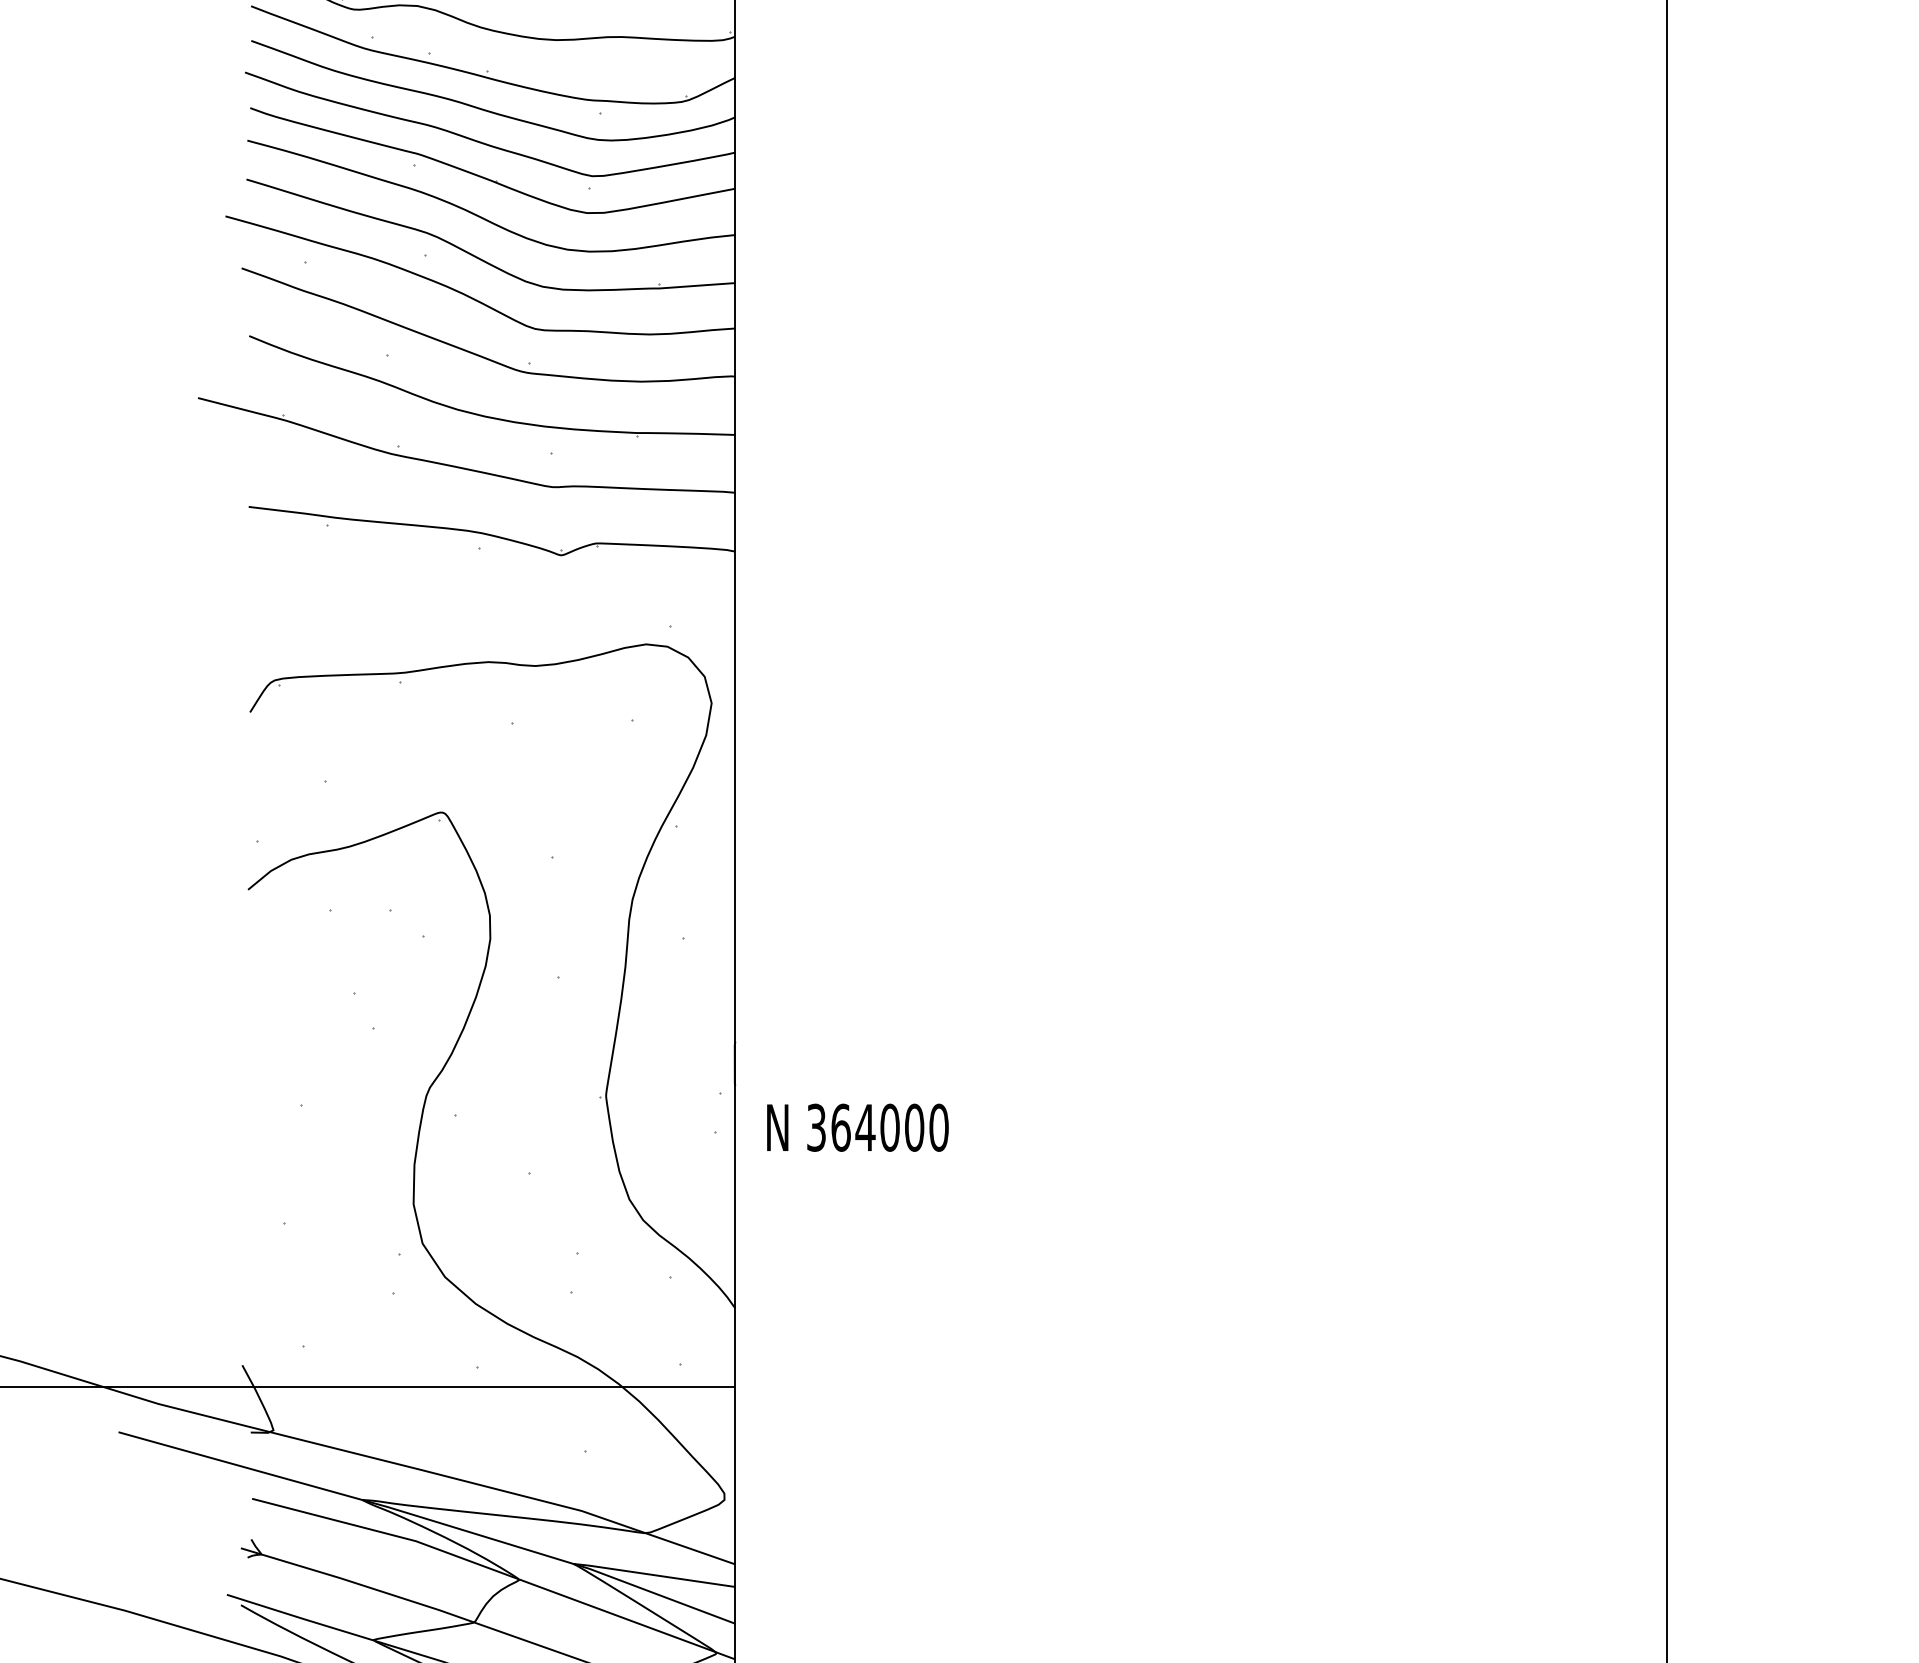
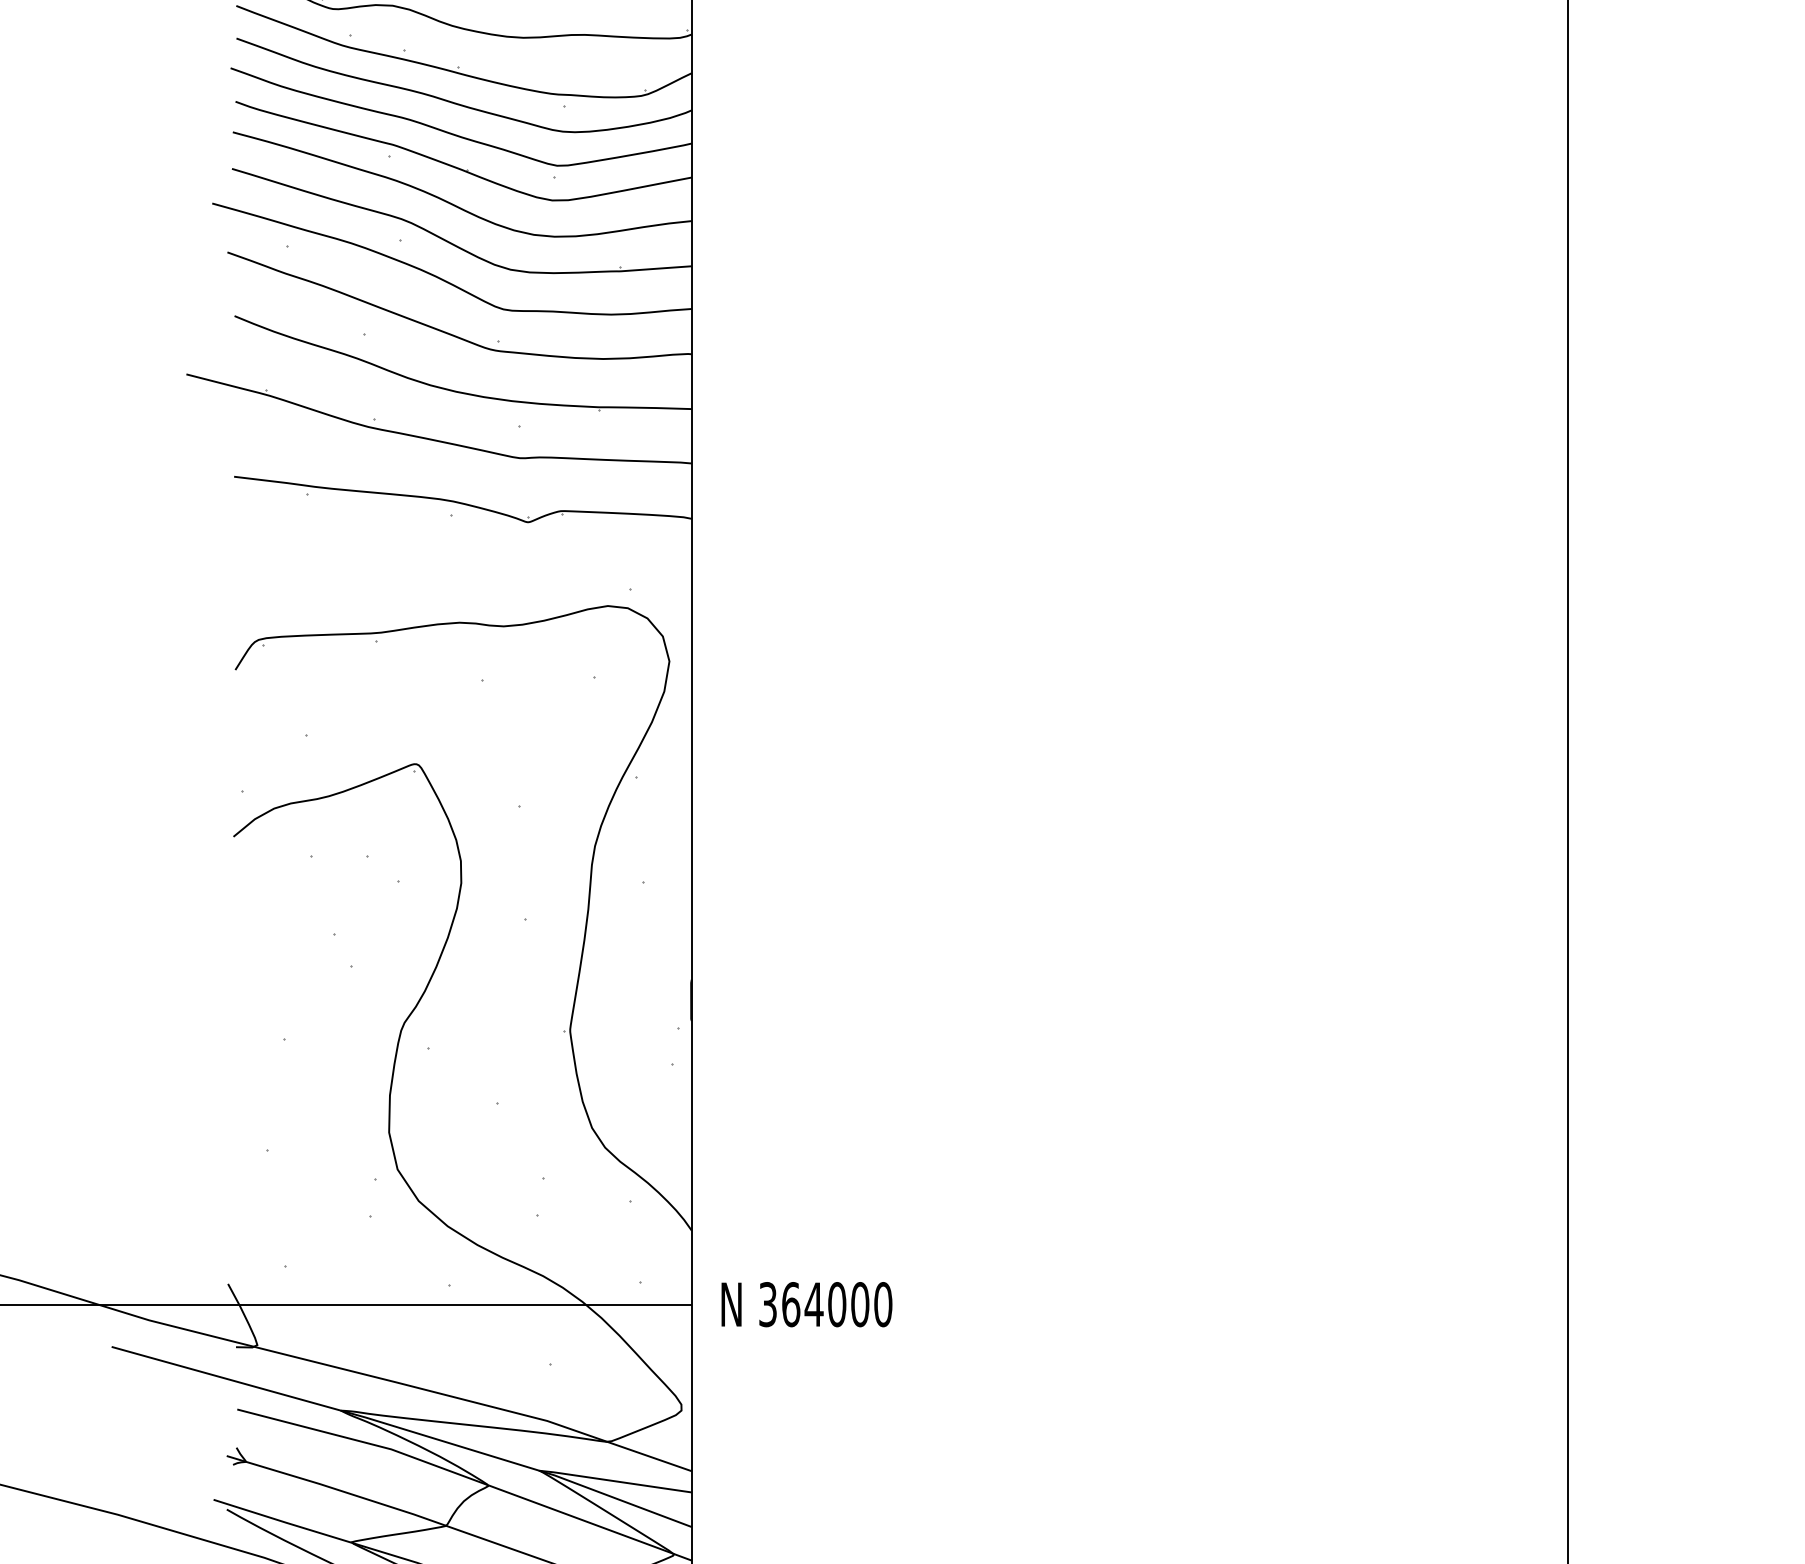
text: (857, 1127) -> (806, 1304), moved

